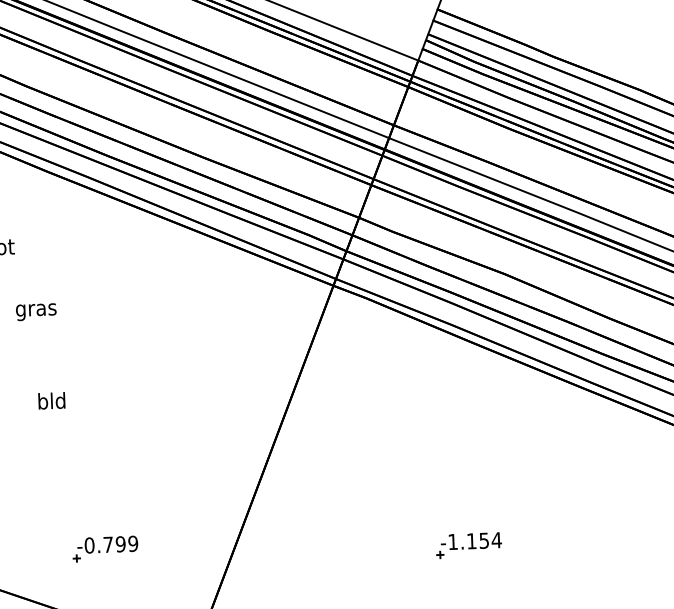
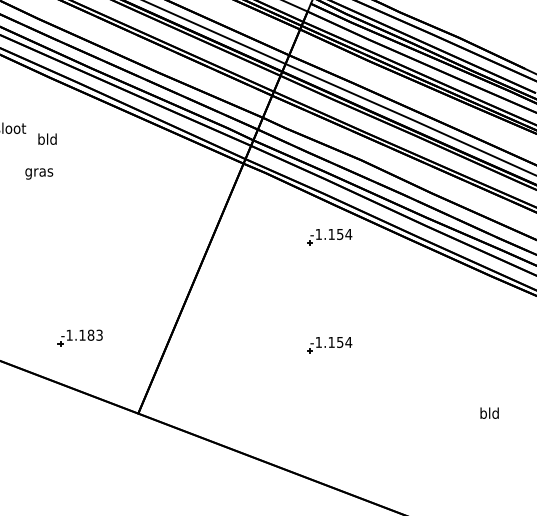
part: (462, 388) -> (329, 237), added
text: (51, 399) -> (47, 138), moved
text: (111, 543) -> (84, 334), -0.799 -> -1.183

